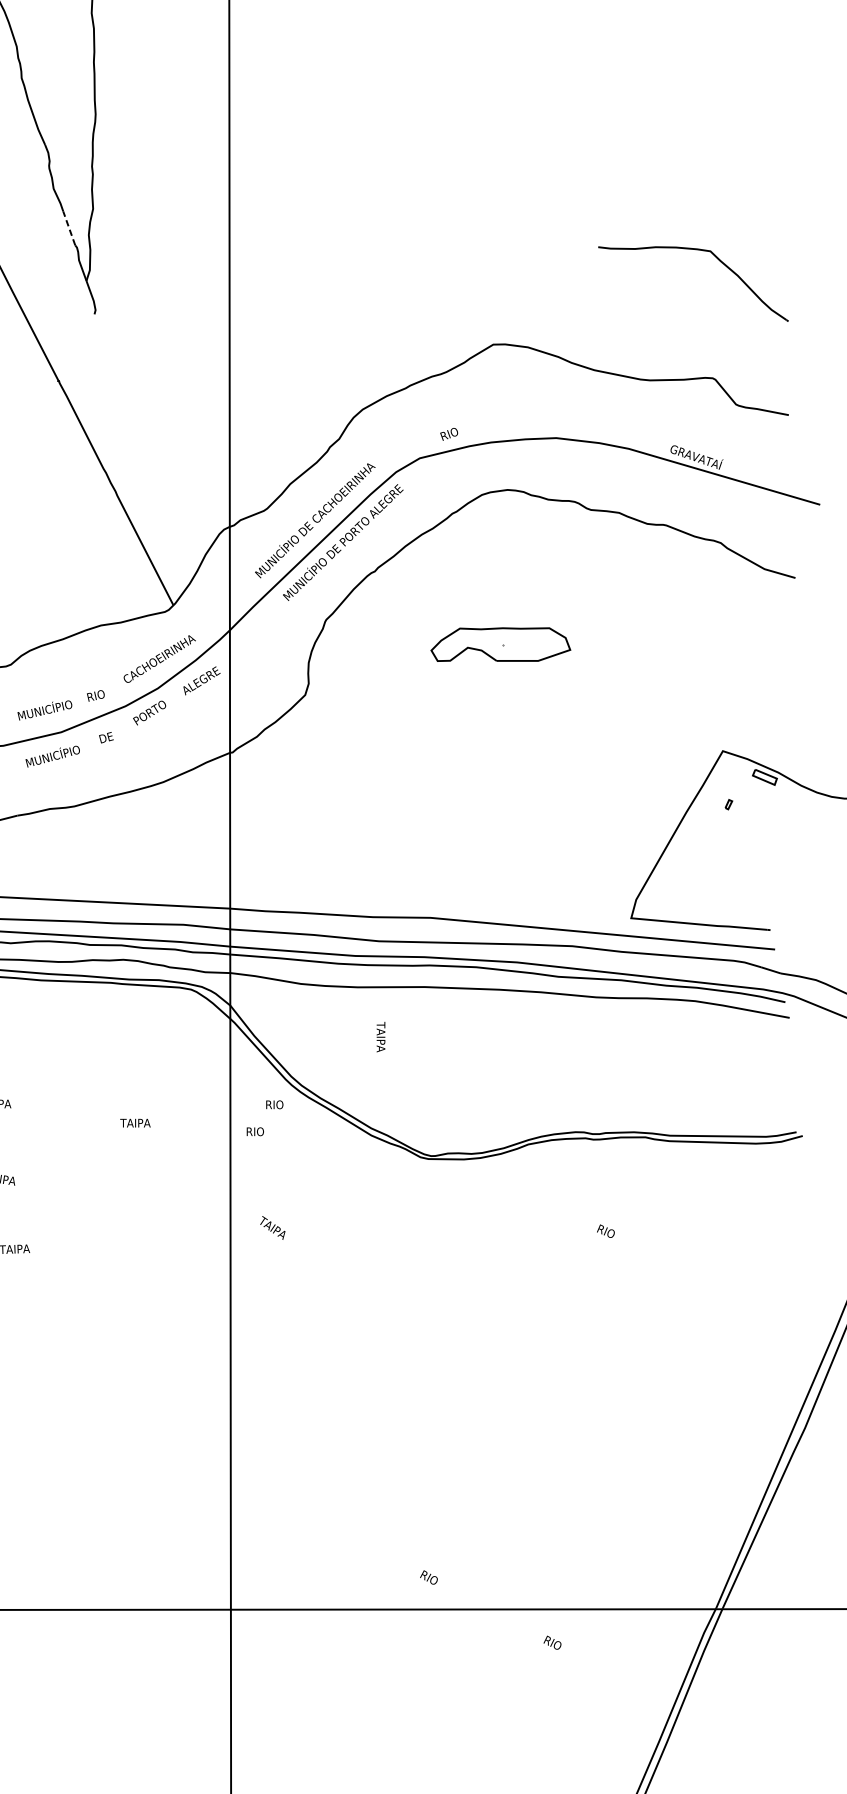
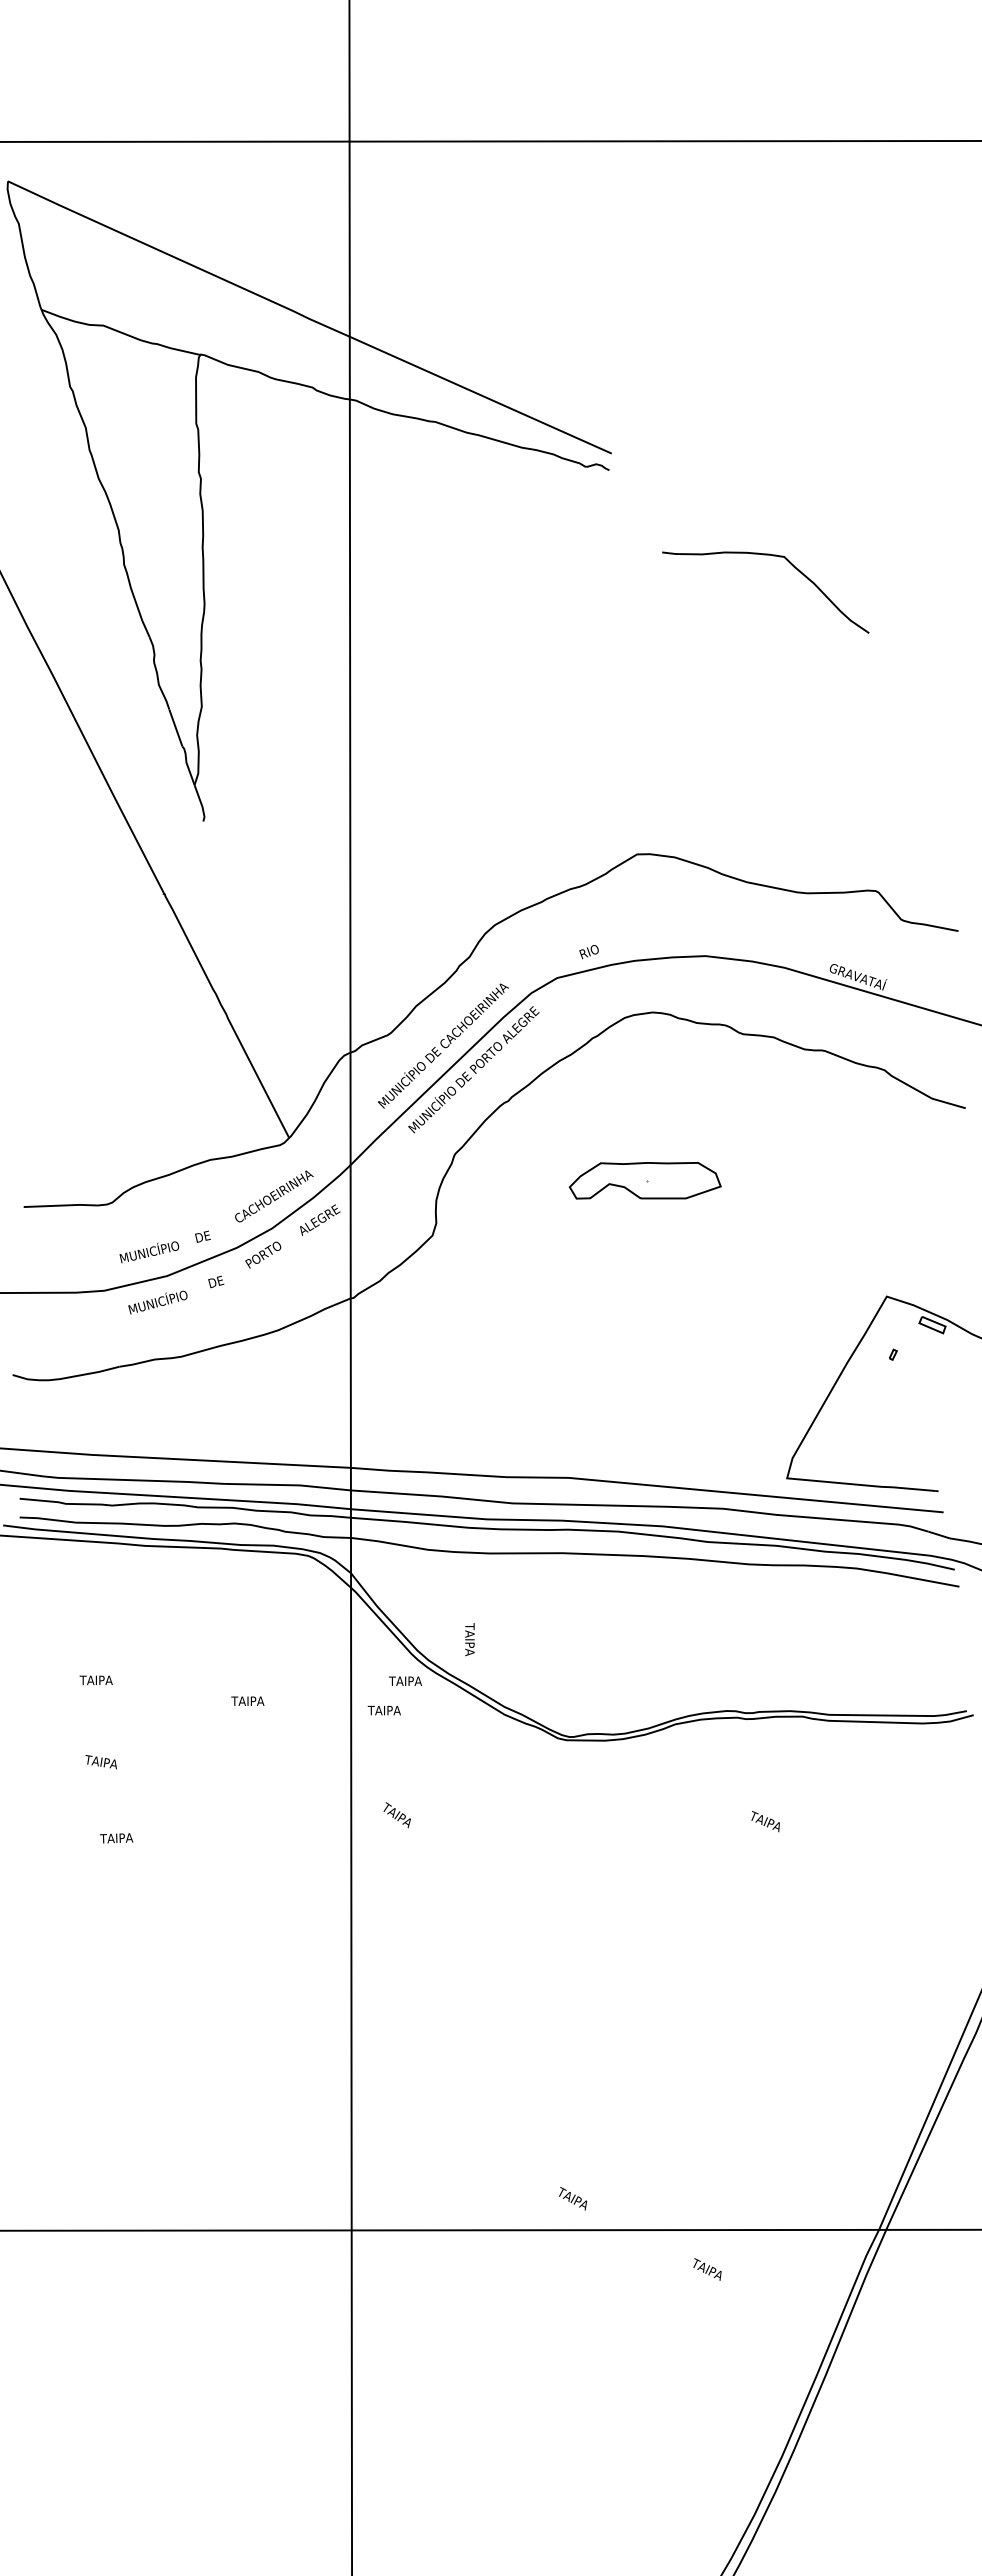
line: (68, 227) -> (175, 727), dashed -> solid
part: (699, 250) -> (772, 556), moved
text: (96, 695) -> (205, 1236), RIO -> DE
text: (380, 1037) -> (469, 1639), moved
text: (280, 1105) -> (405, 1681), RIO -> TAIPA
text: (260, 1131) -> (383, 1710), RIO -> TAIPA
text: (610, 1233) -> (764, 1821), RIO -> TAIPA
text: (433, 1580) -> (572, 2198), RIO -> TAIPA
text: (557, 1645) -> (706, 2269), RIO -> TAIPA

